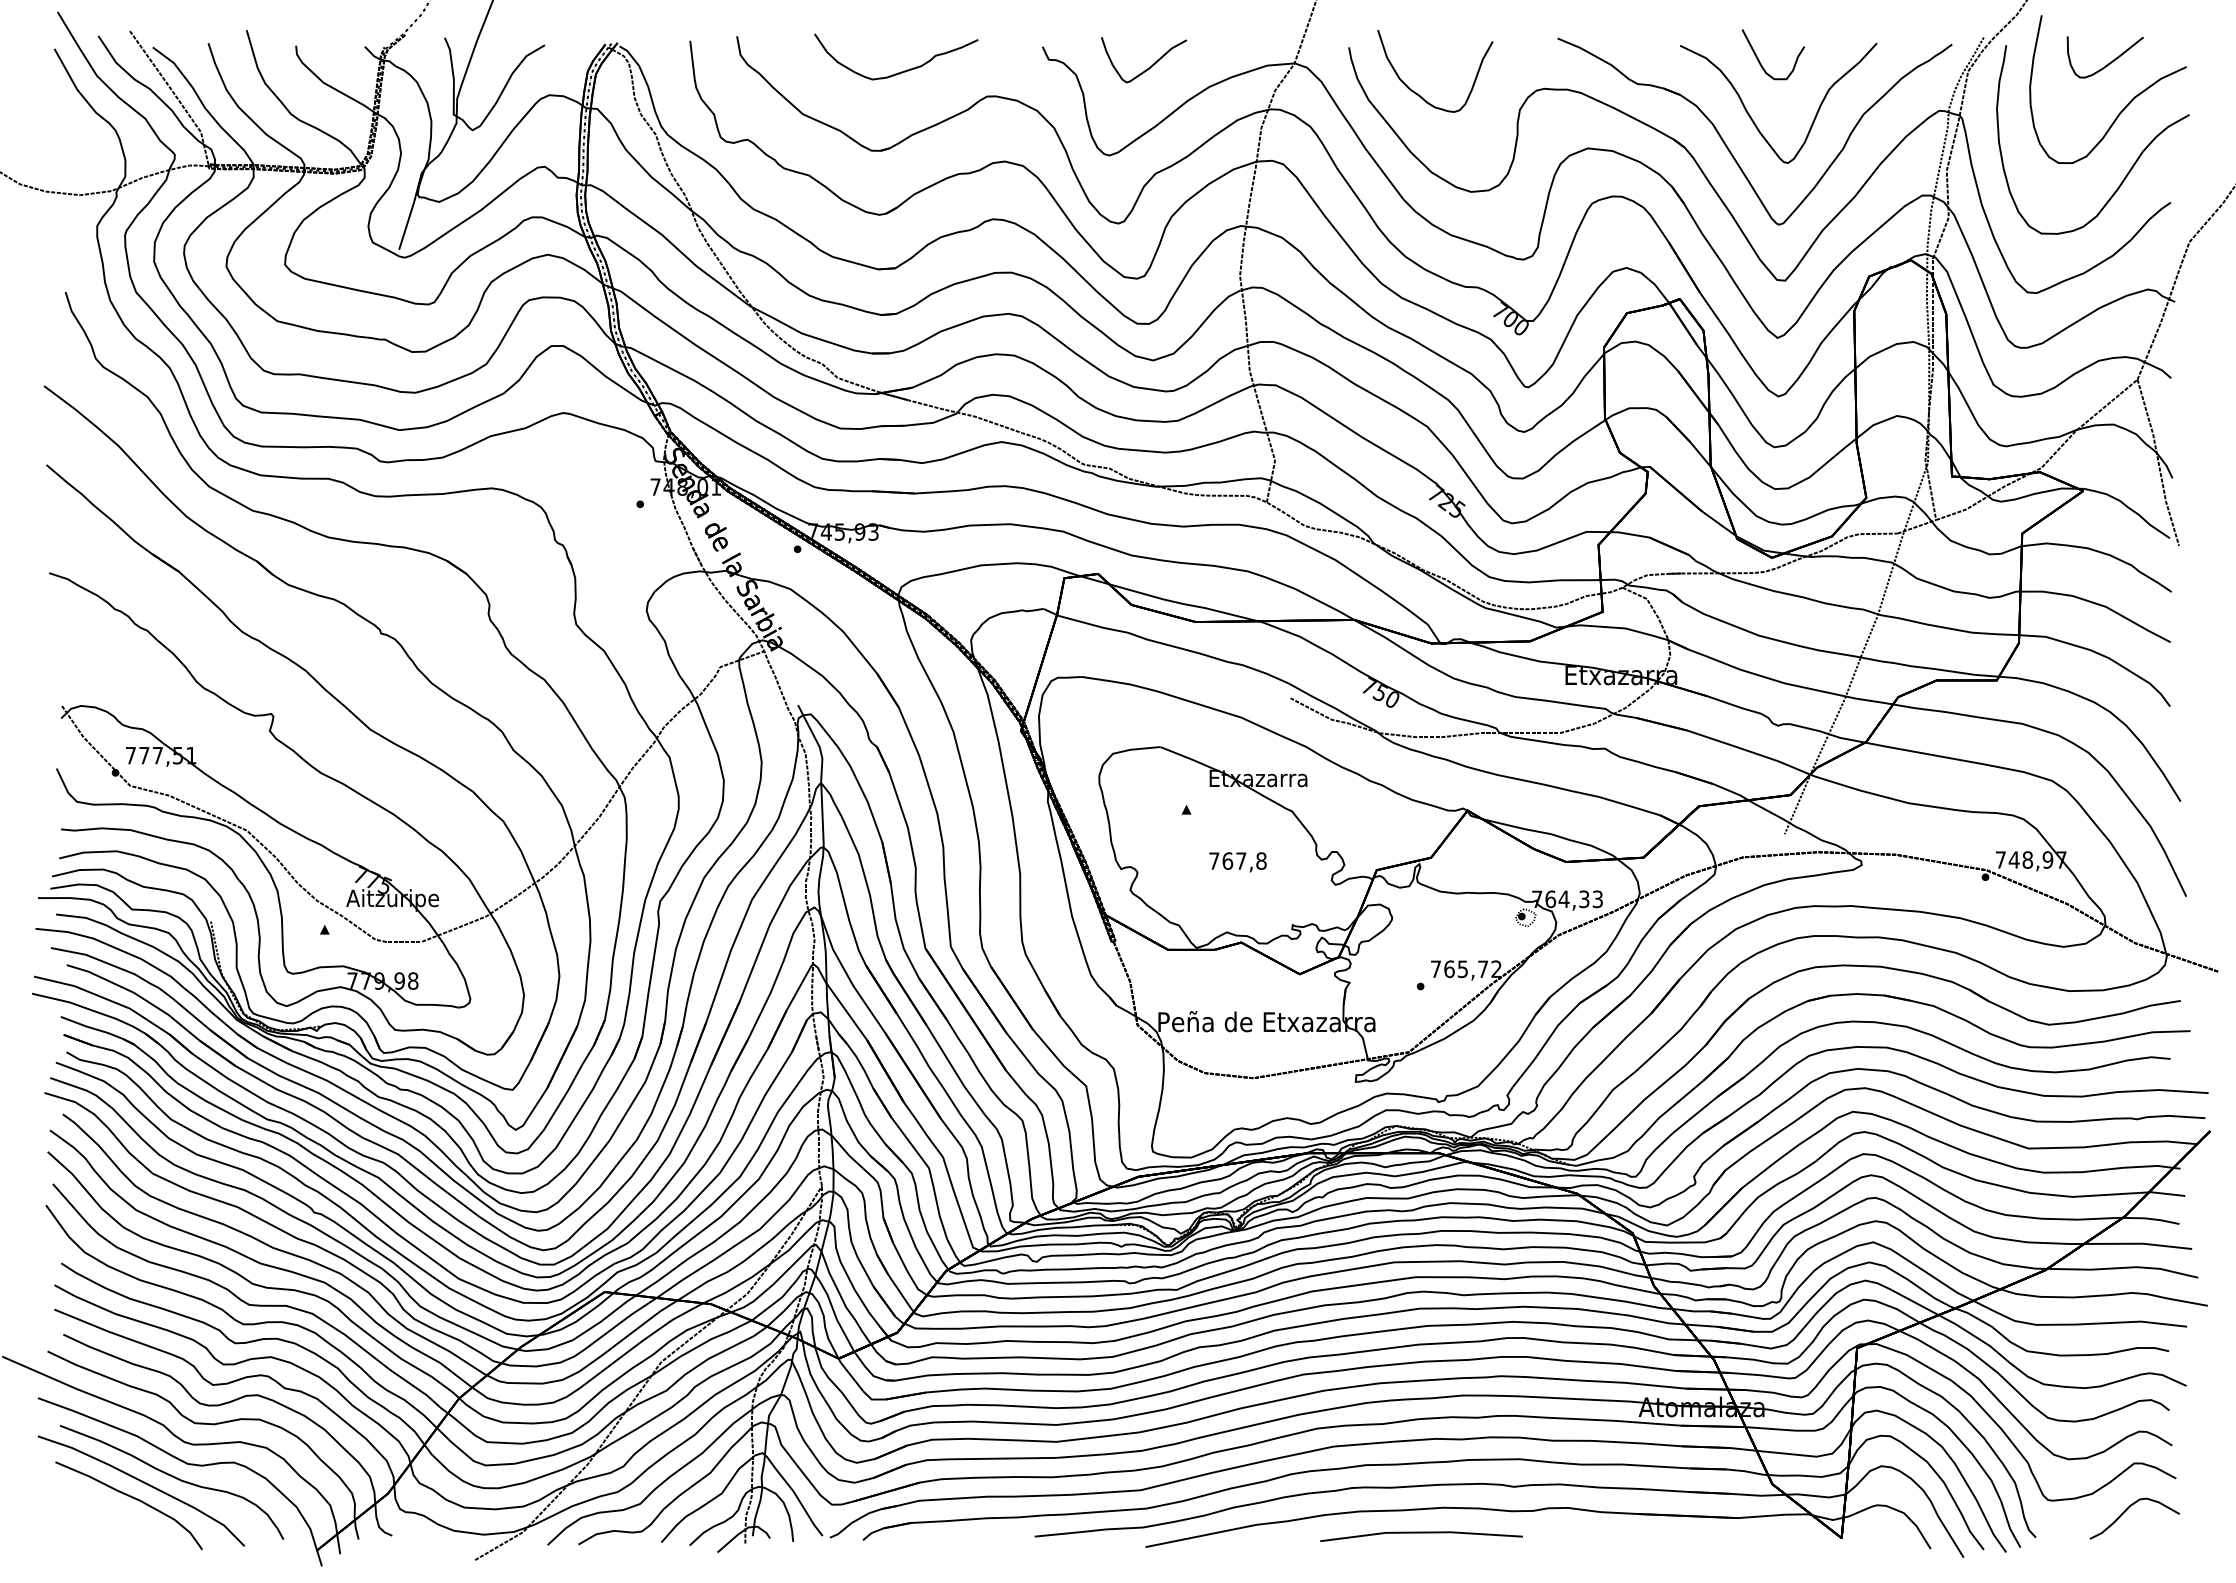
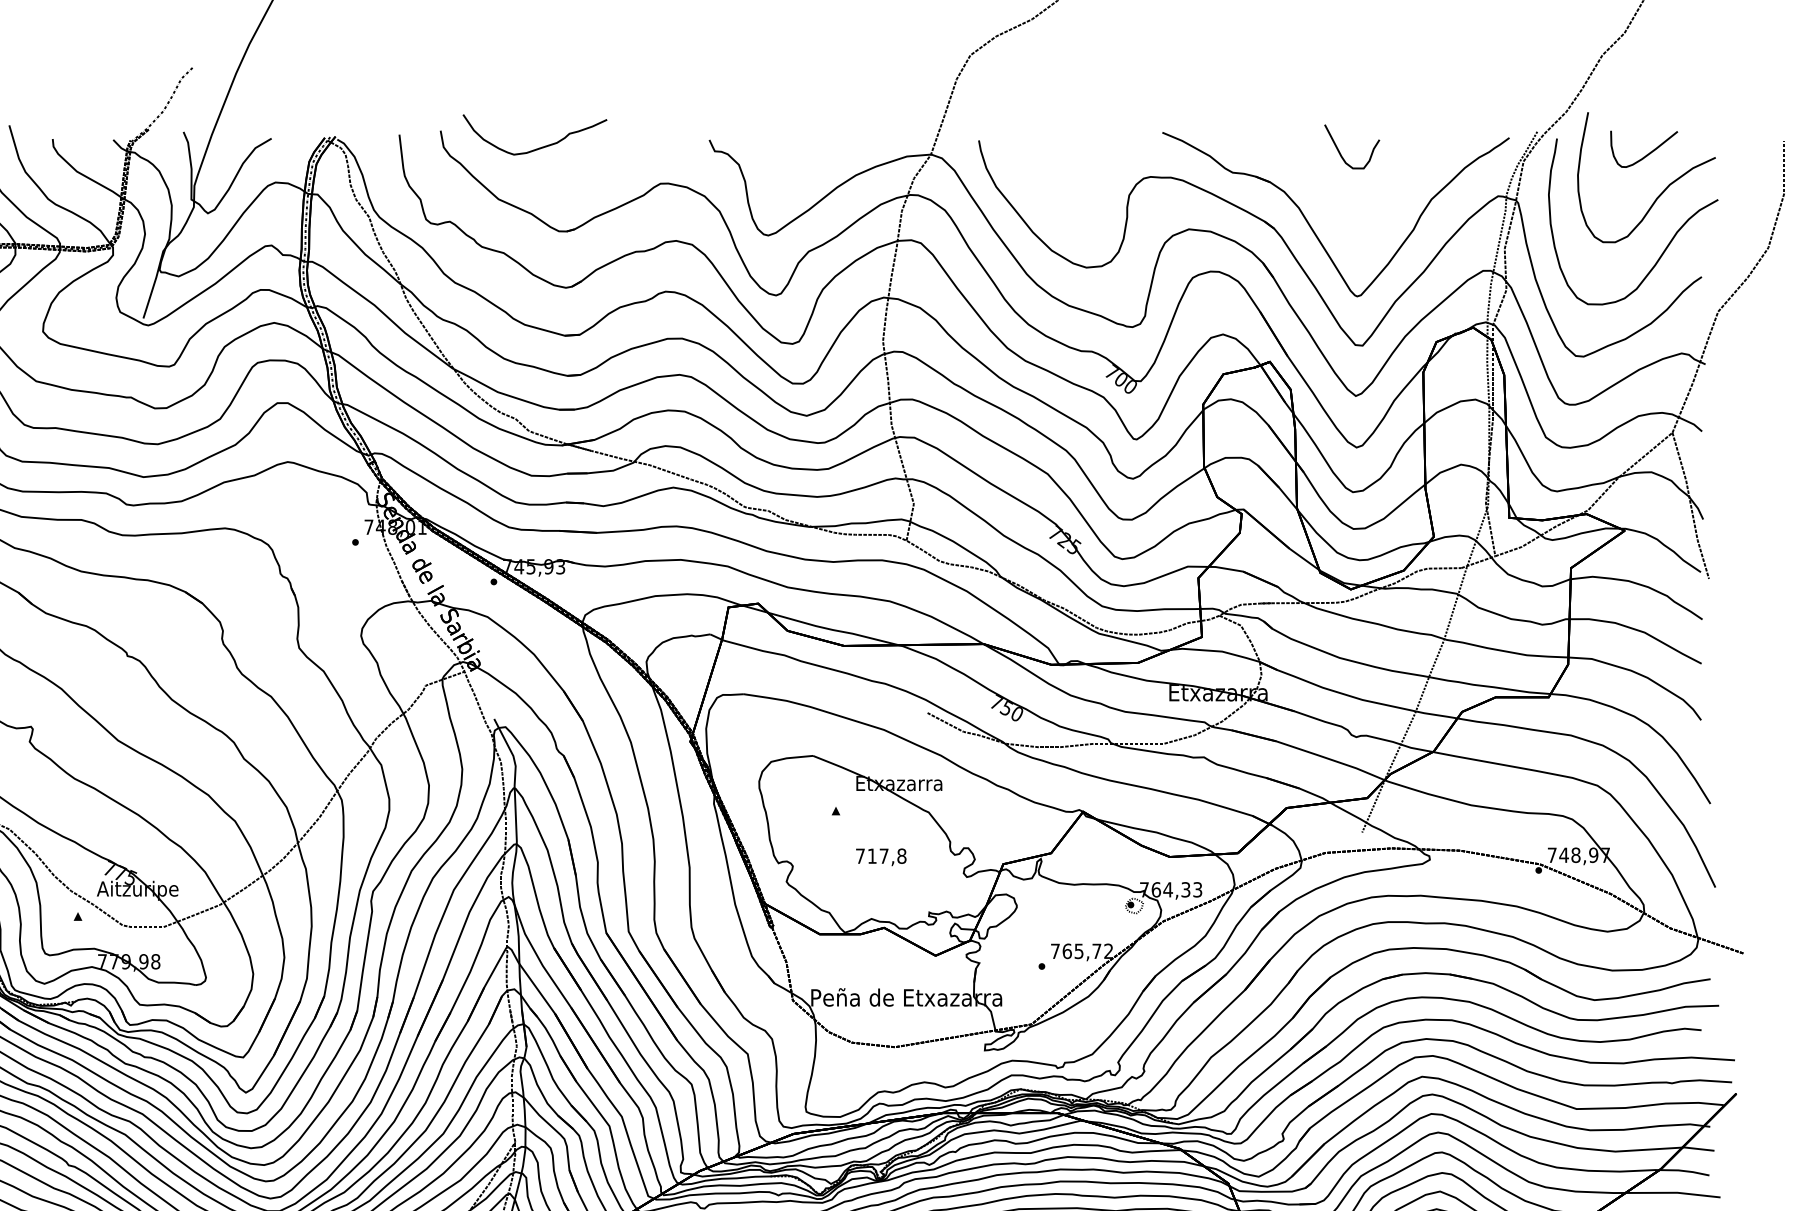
curve: (1148, 67) -> (802, 158), removed
curve: (901, 71) -> (539, 147), moved
curve: (1419, 94) -> (1040, 181), removed
curve: (1751, 116) -> (1332, 201), removed
text: (1227, 860) -> (872, 855), 767,8 -> 717,8

